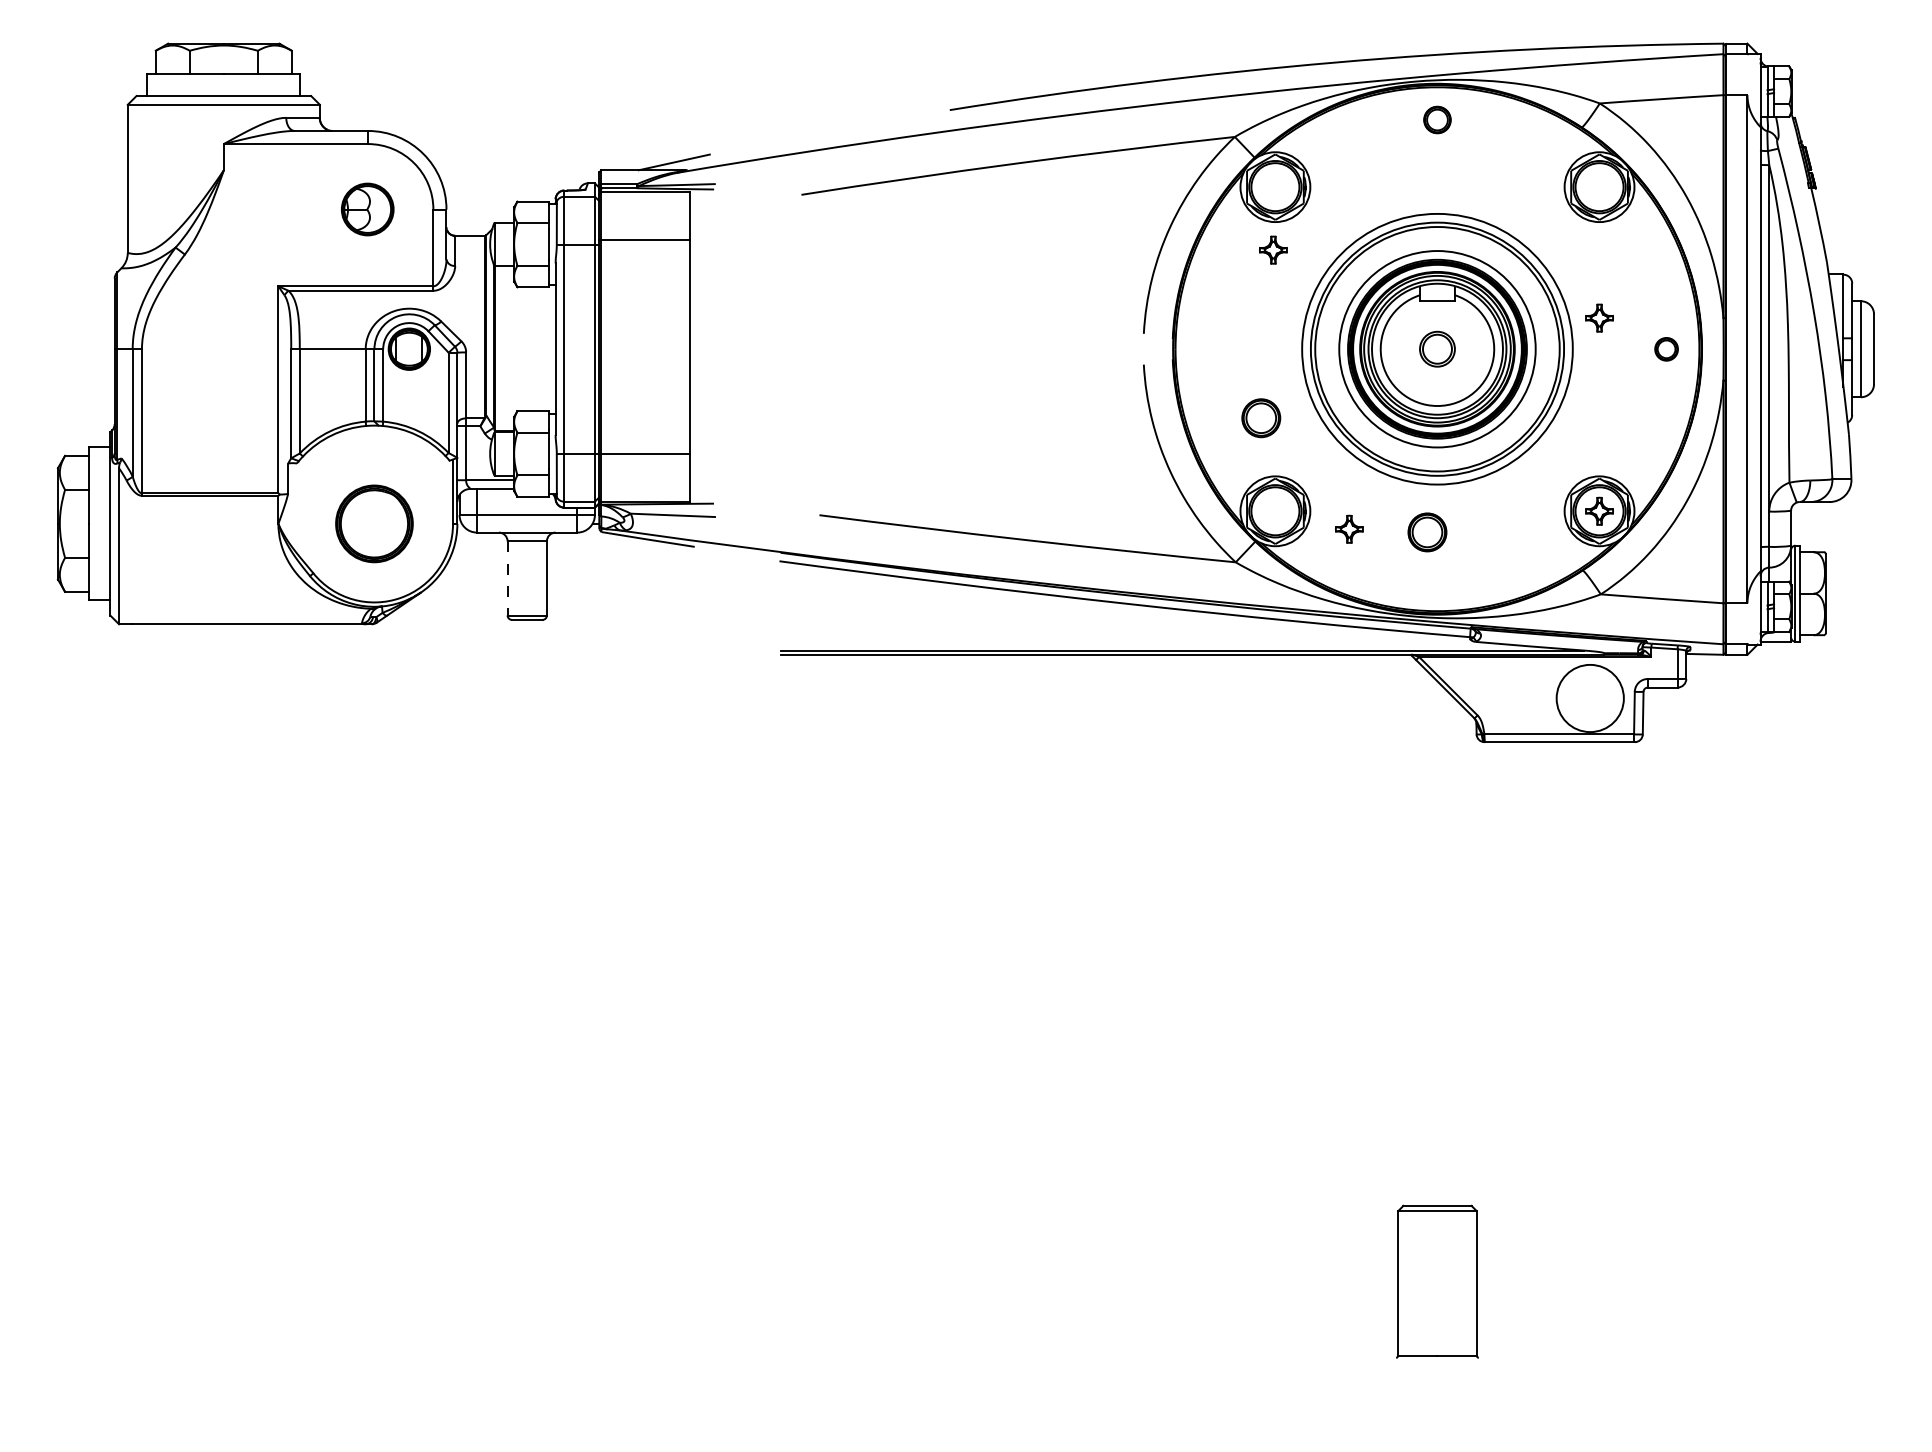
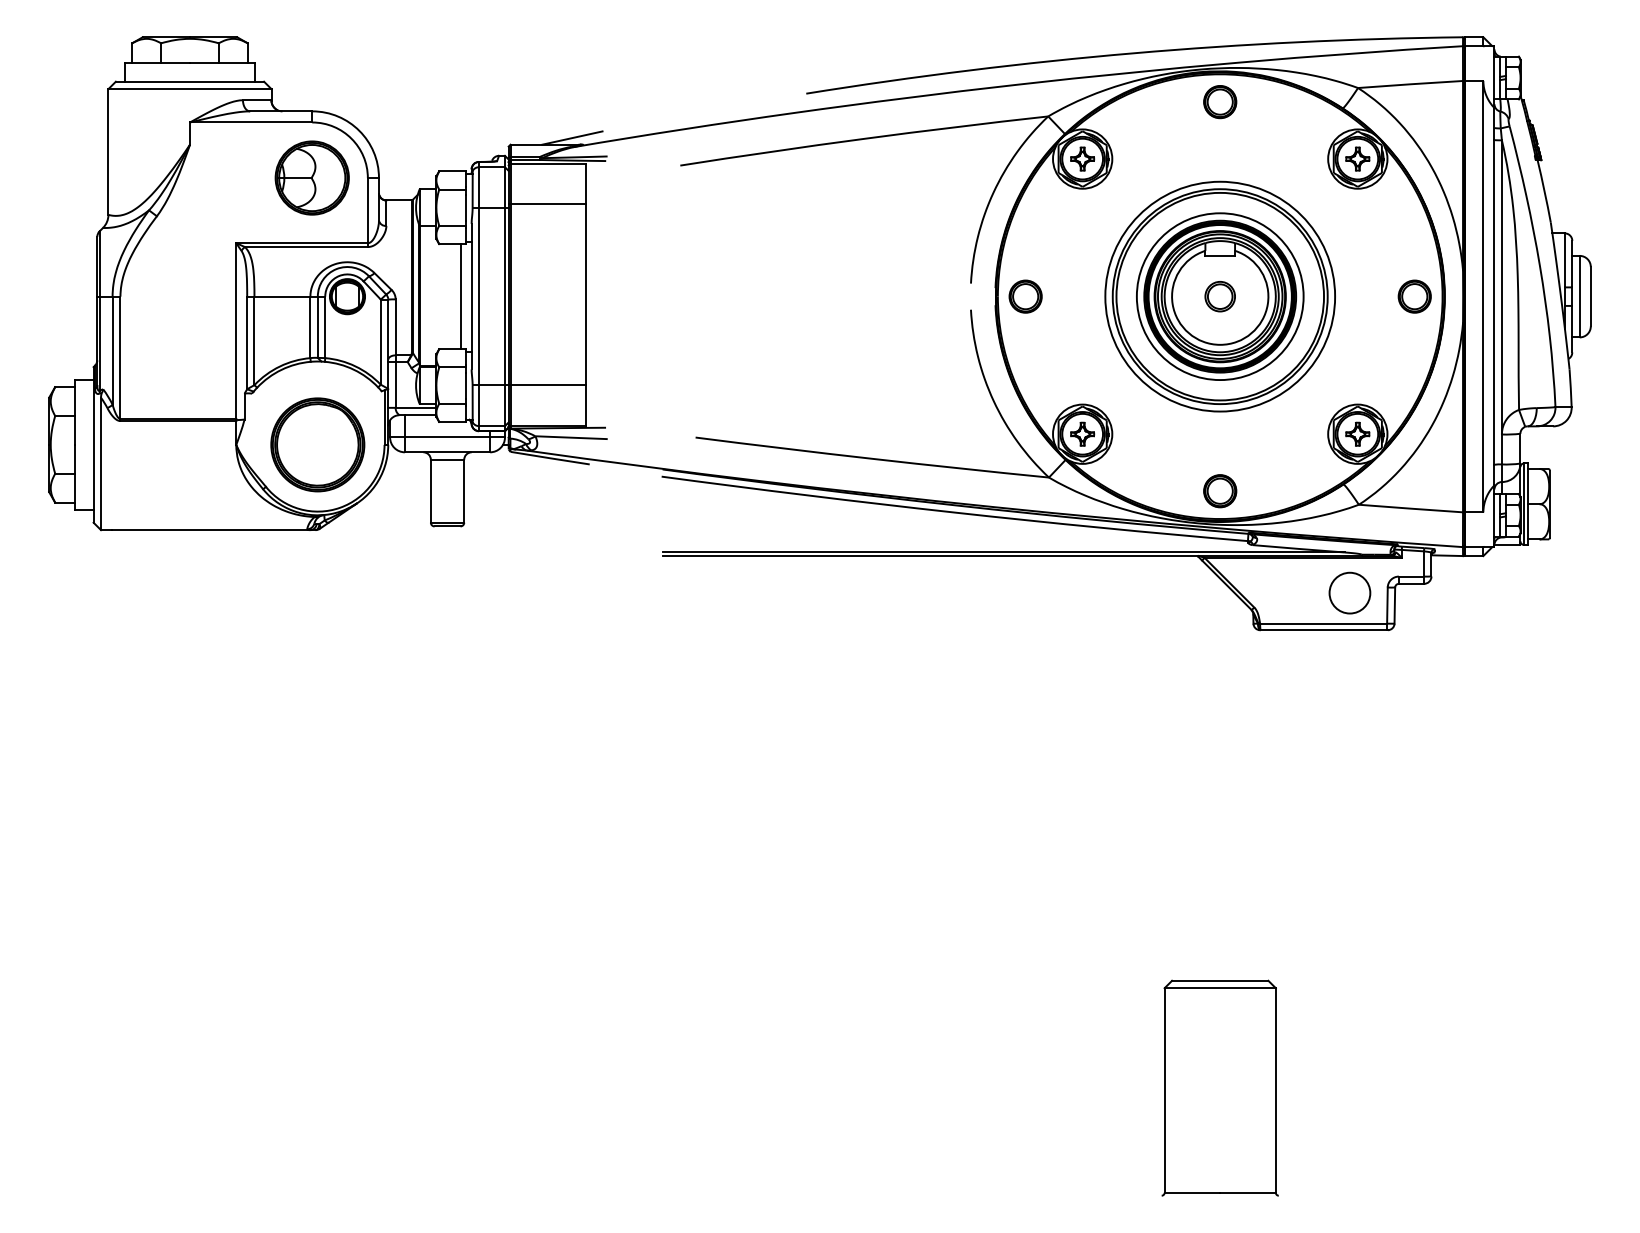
part: (1437, 119) -> (1220, 101), size x1.43
part: (367, 209) -> (311, 178), size x1.67
part: (1273, 249) -> (1082, 158), moved
part: (1599, 317) -> (1357, 158), moved
line: (542, 349) -> (460, 296), added
part: (1666, 349) -> (1414, 296), size x1.67
part: (1261, 418) -> (1025, 296), moved
part: (374, 523) -> (317, 444), size x1.43
part: (1349, 528) -> (1082, 433), moved
part: (1427, 532) -> (1220, 491), moved
line: (507, 578) -> (430, 491), dashed -> solid
circle: (1590, 698) -> (1350, 593), size x0.71
part: (1437, 1281) -> (1220, 1088), size x1.67

